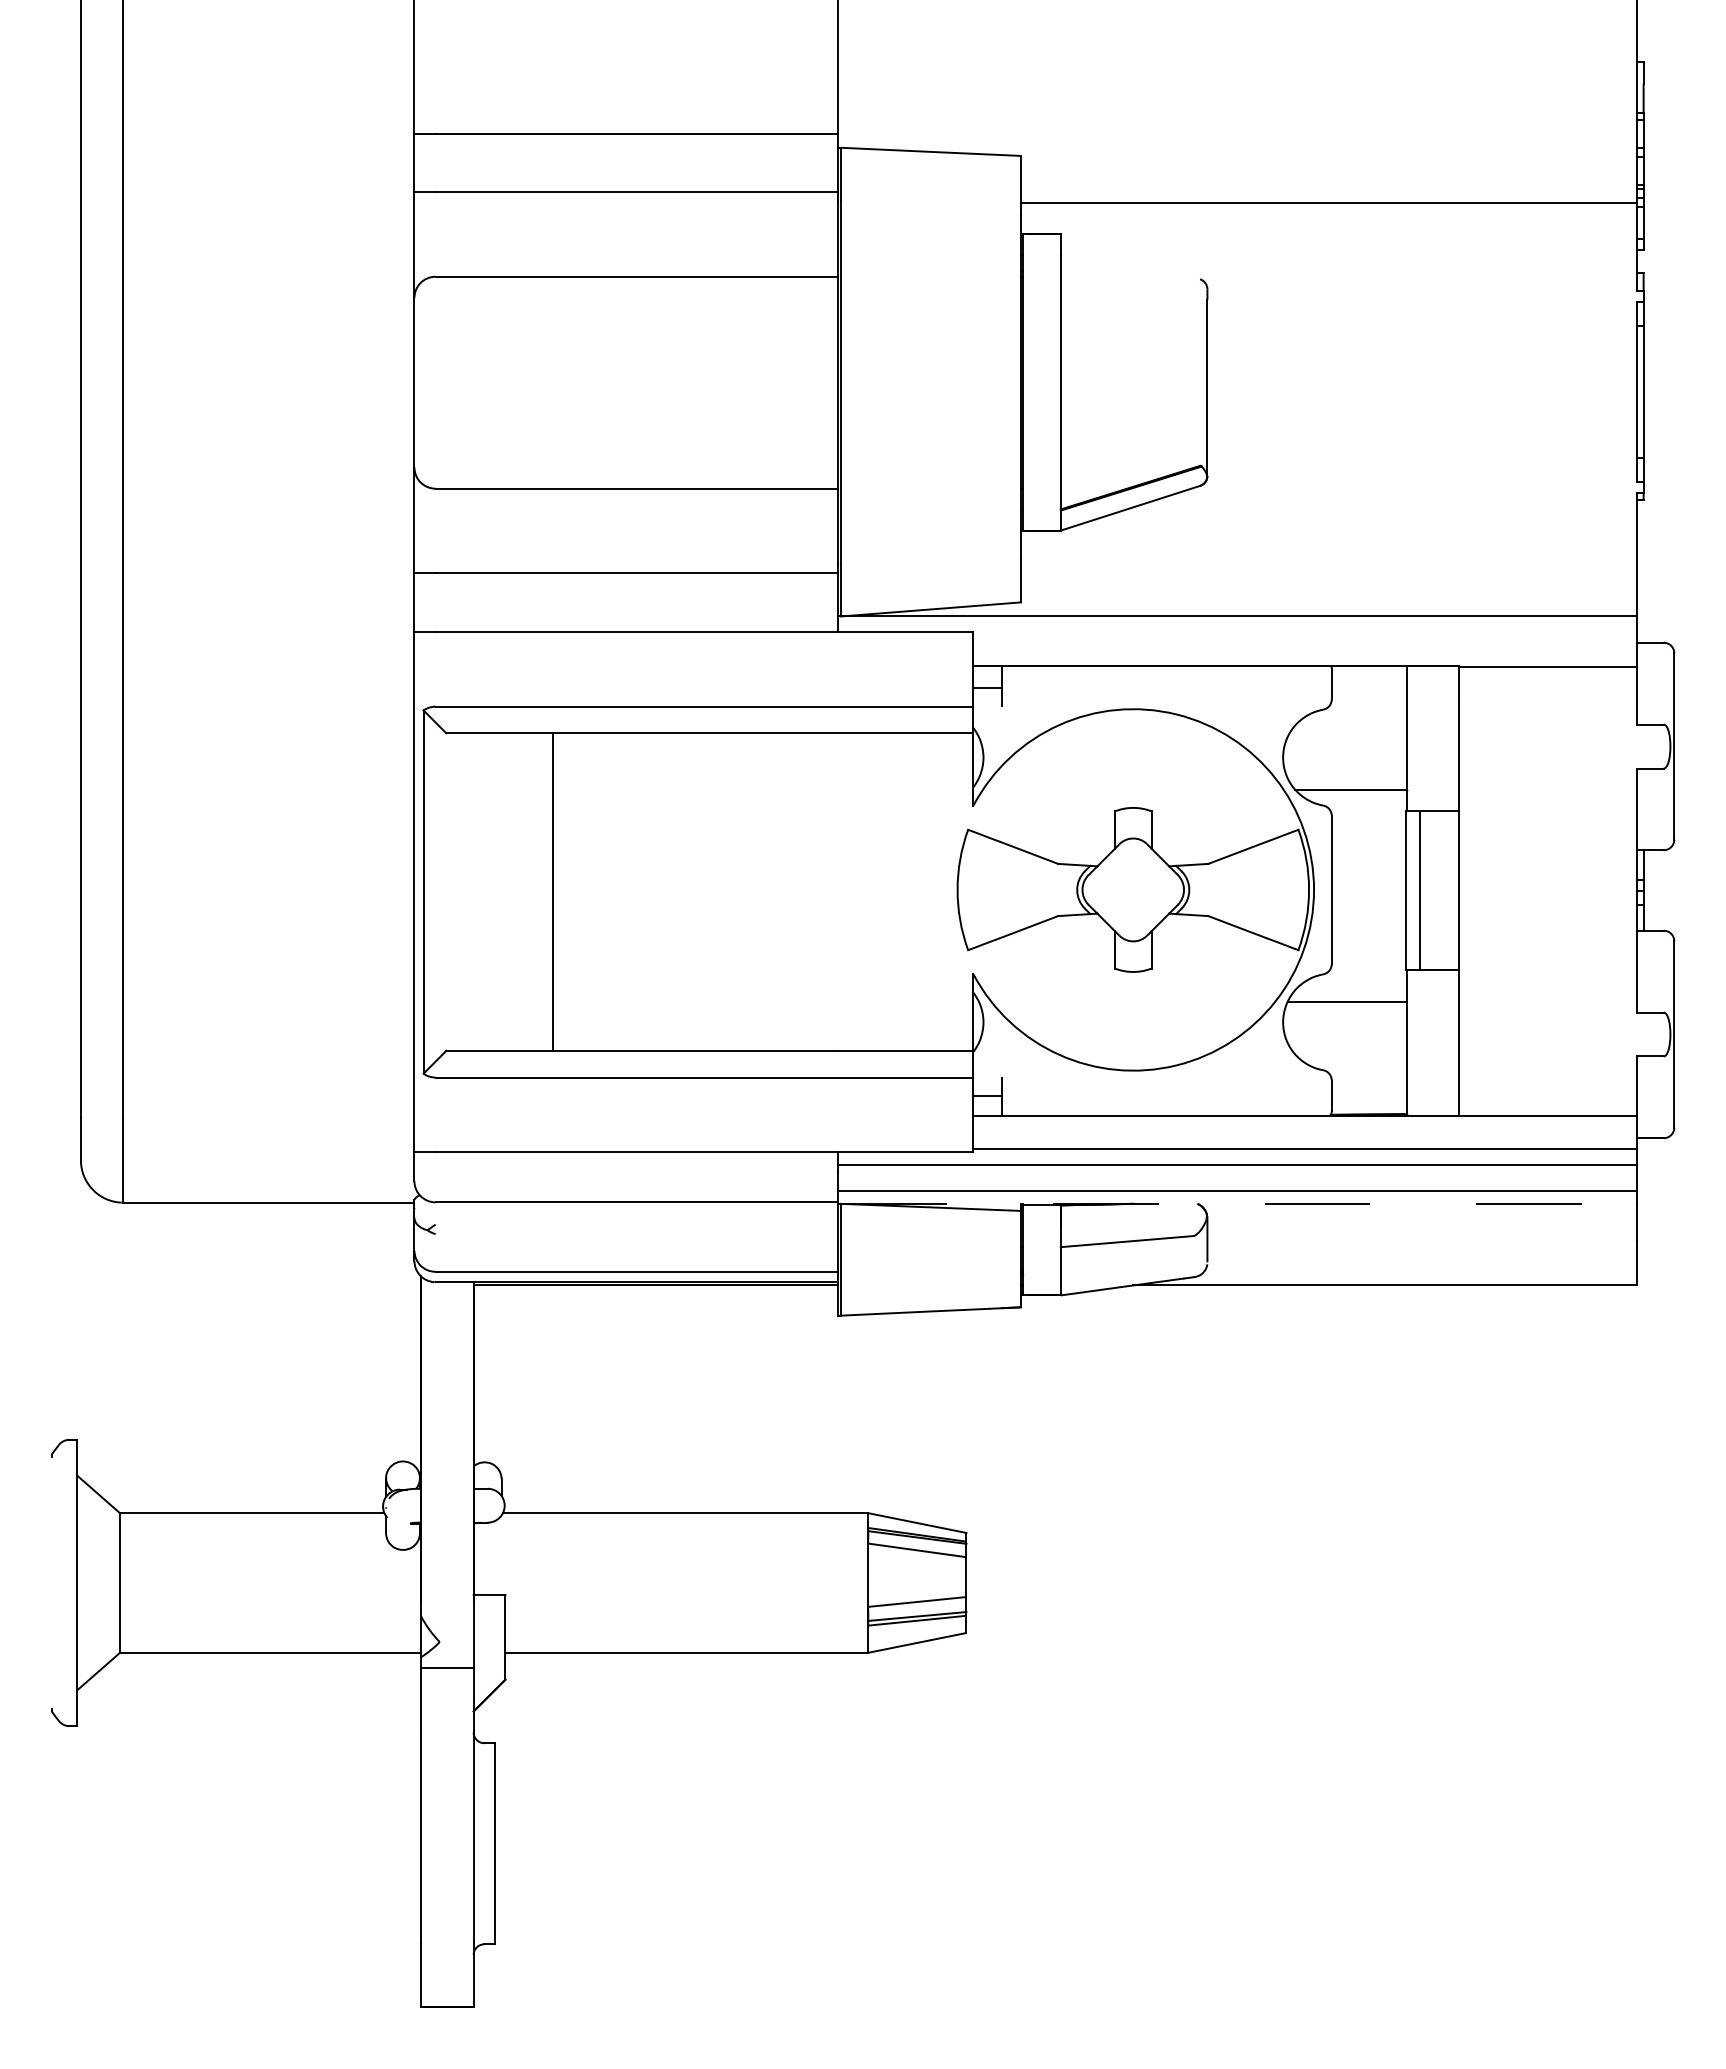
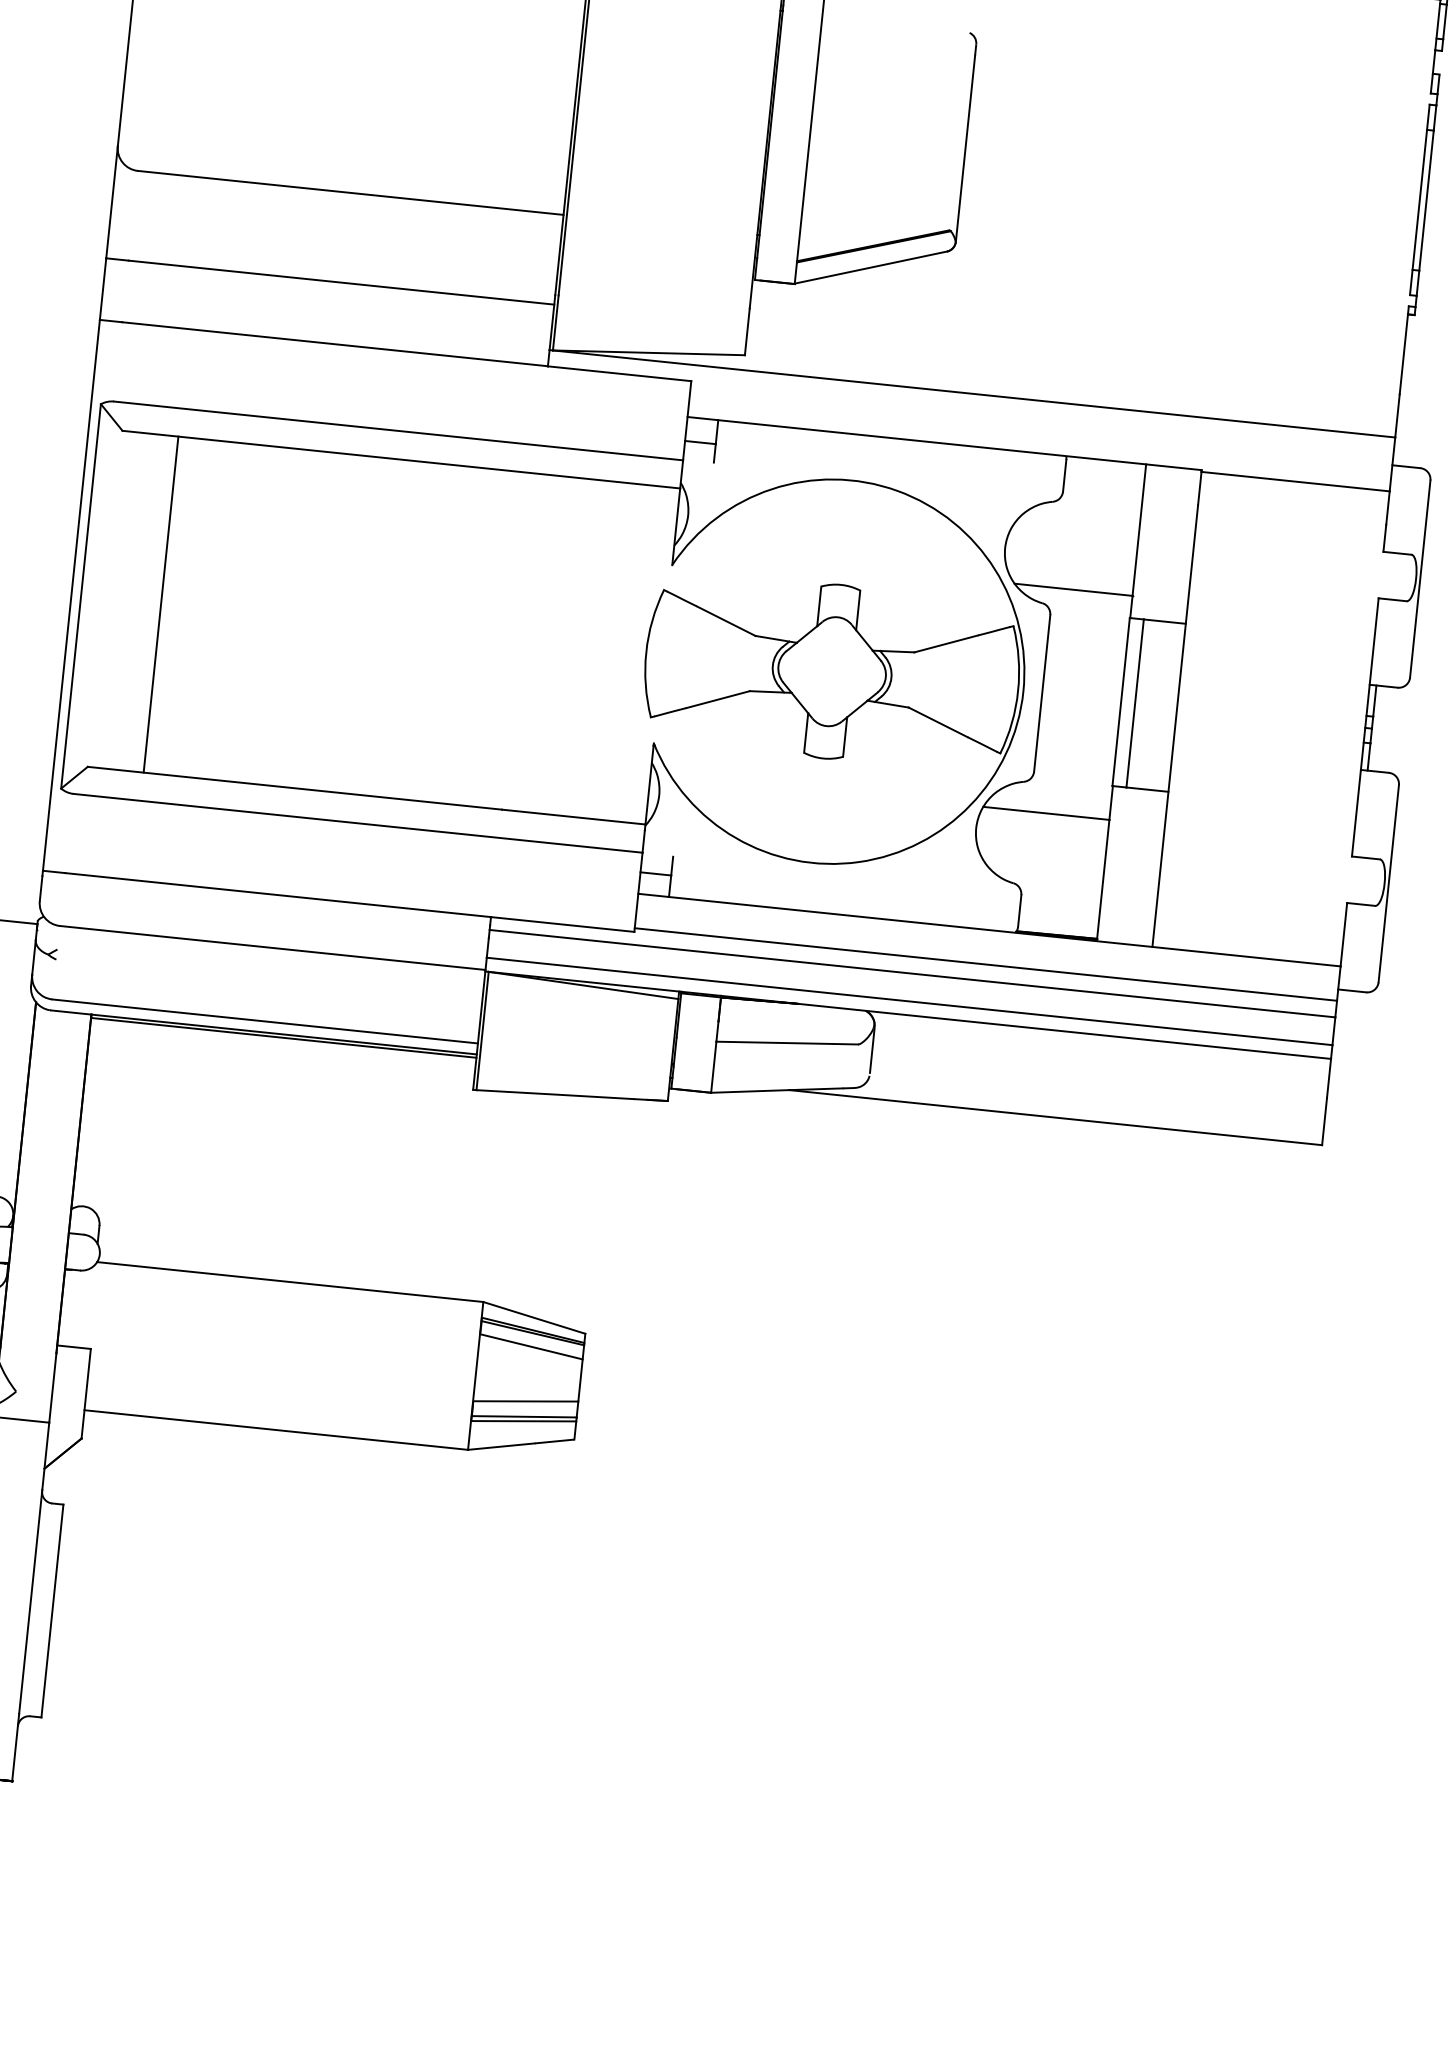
line: (553, 891) -> (161, 604), moved
line: (1239, 1203) -> (910, 1015), dashed -> solid

